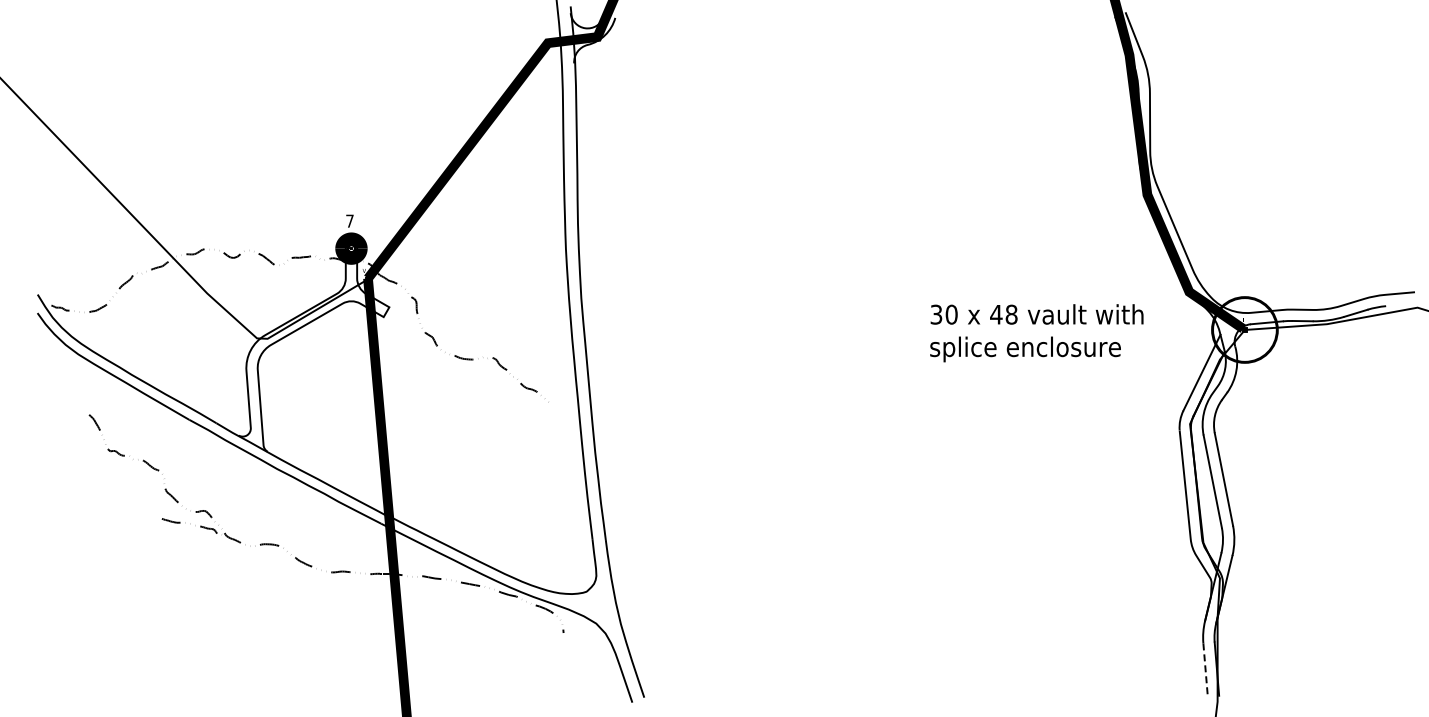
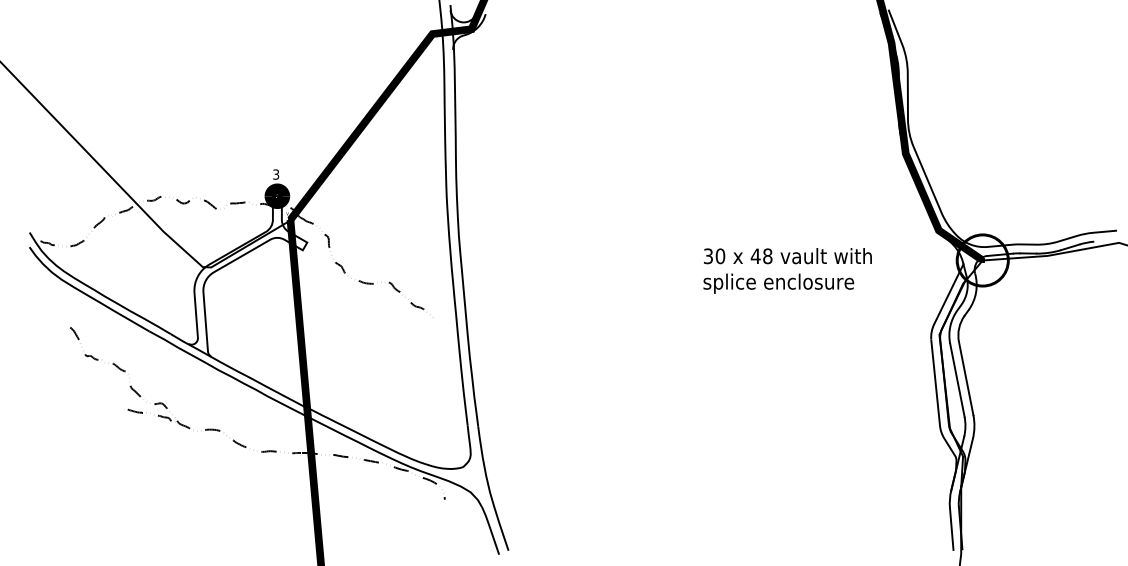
text: (349, 220) -> (275, 174), 7 -> 3
text: (1036, 333) -> (787, 271), moved
line: (1205, 670) -> (951, 529), dashed -> solid

